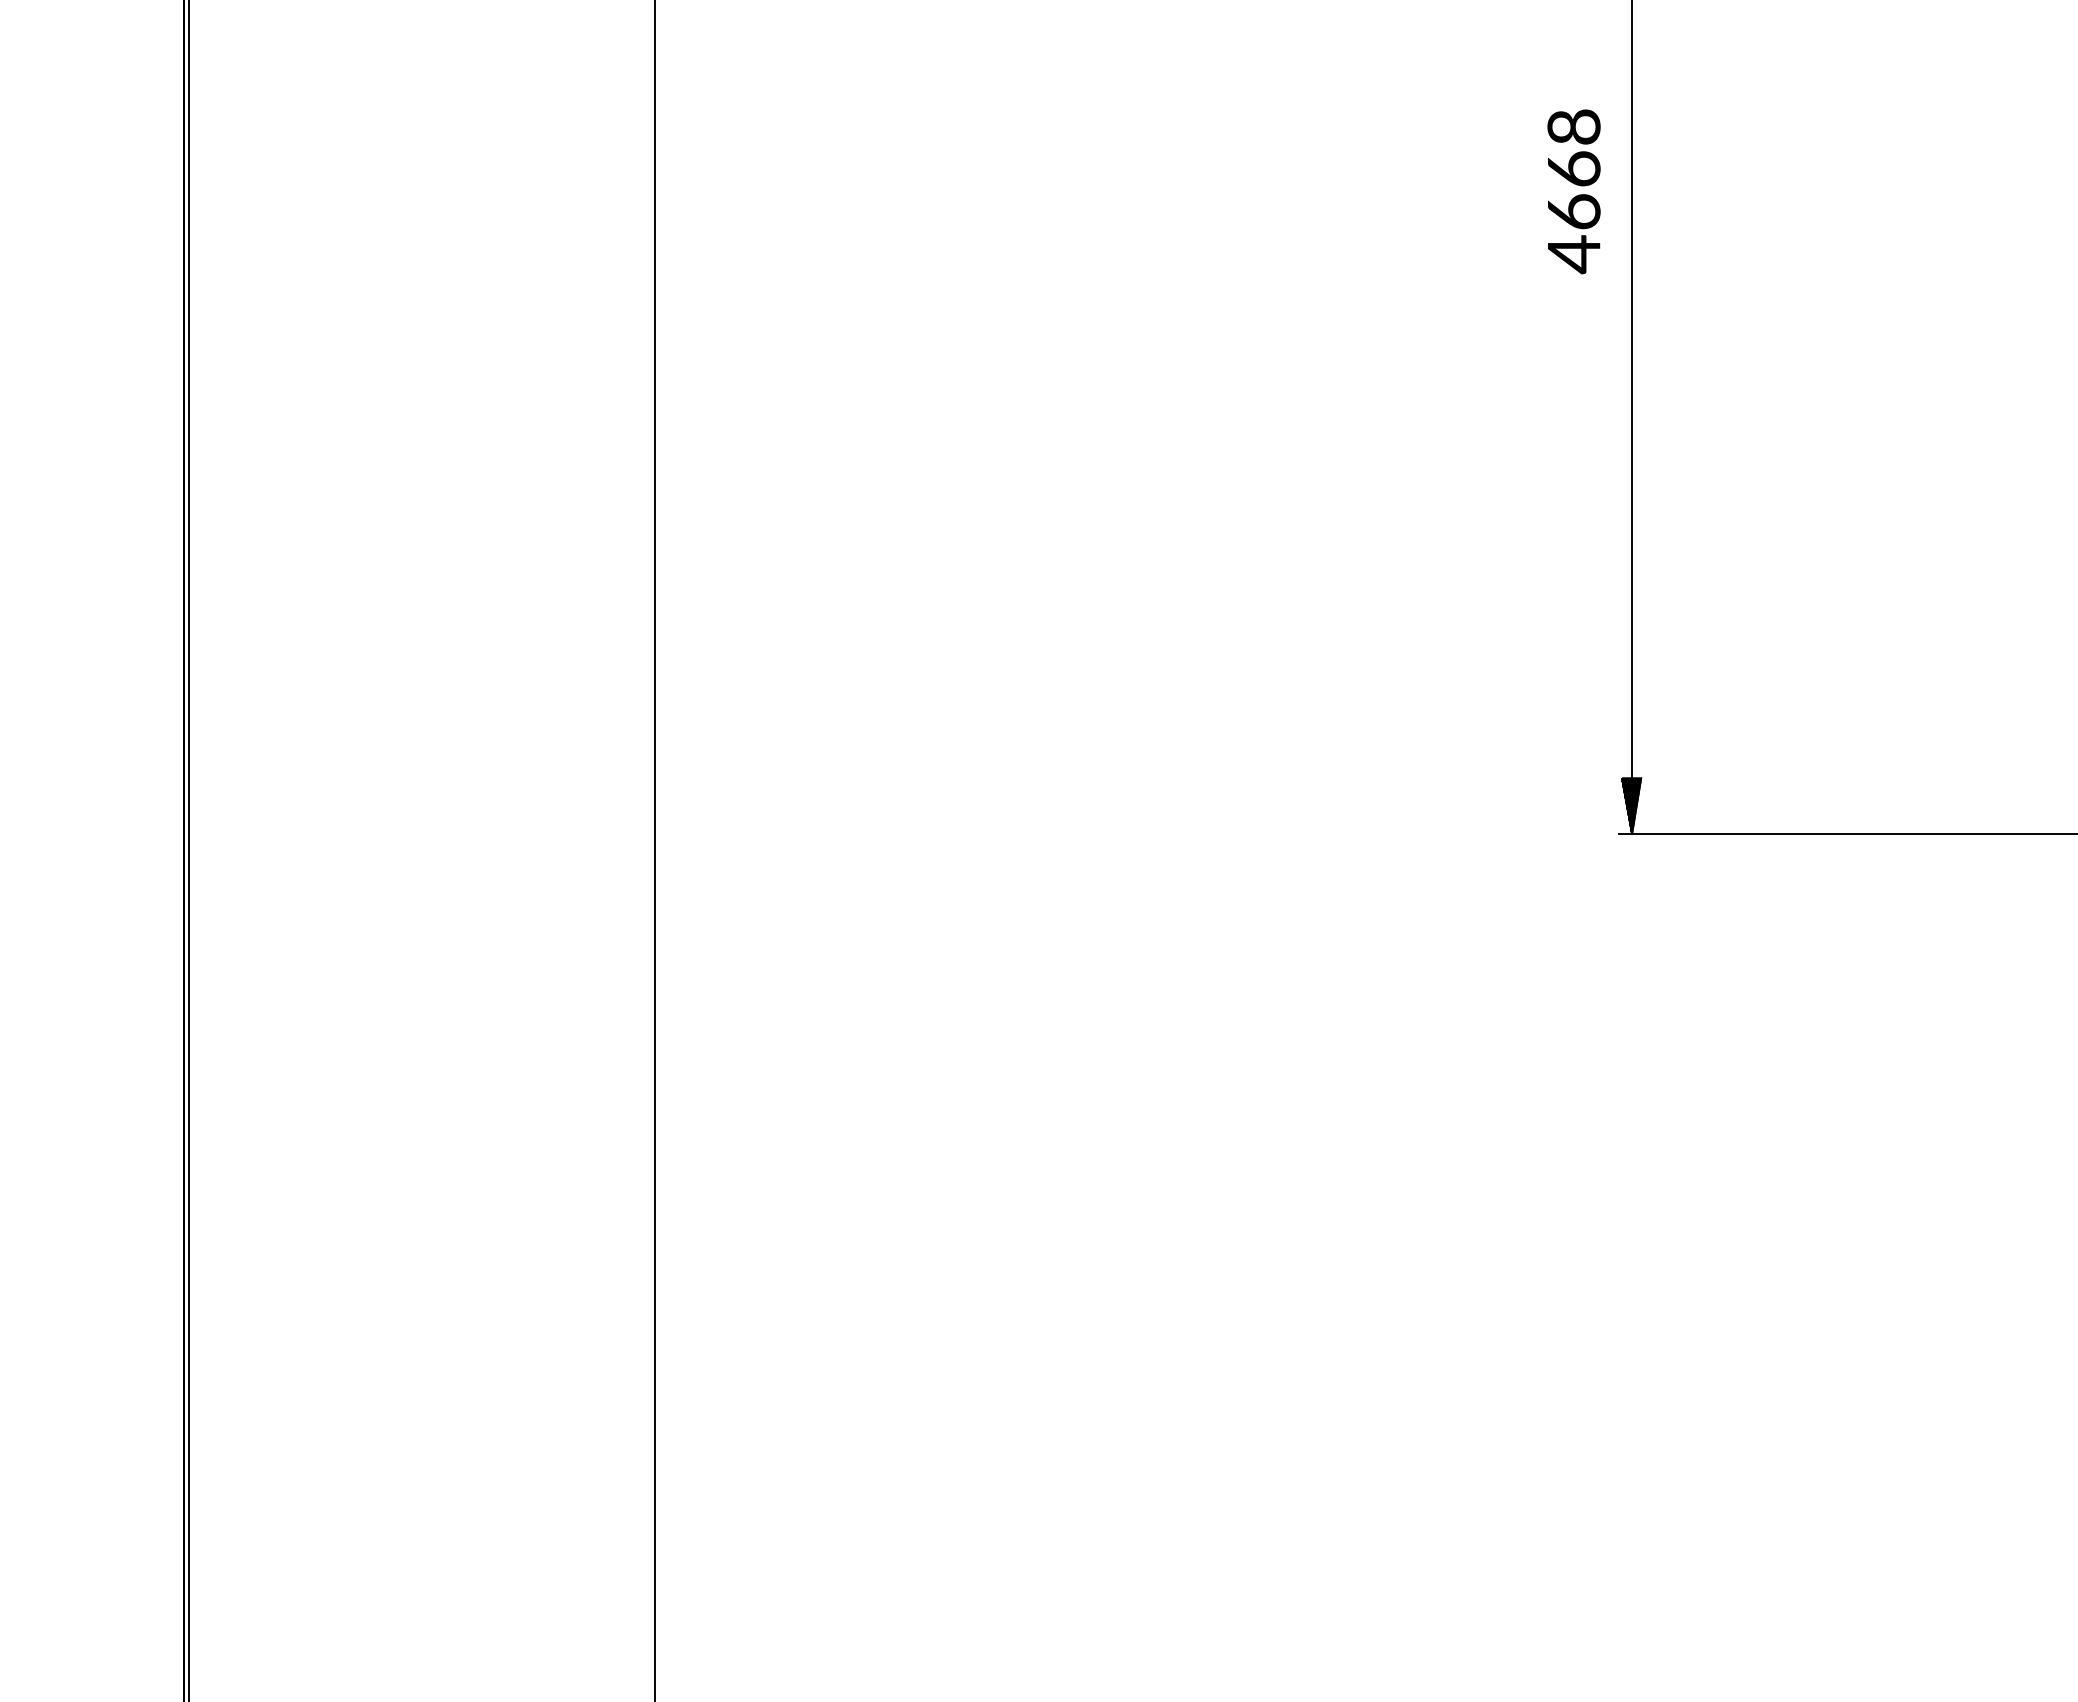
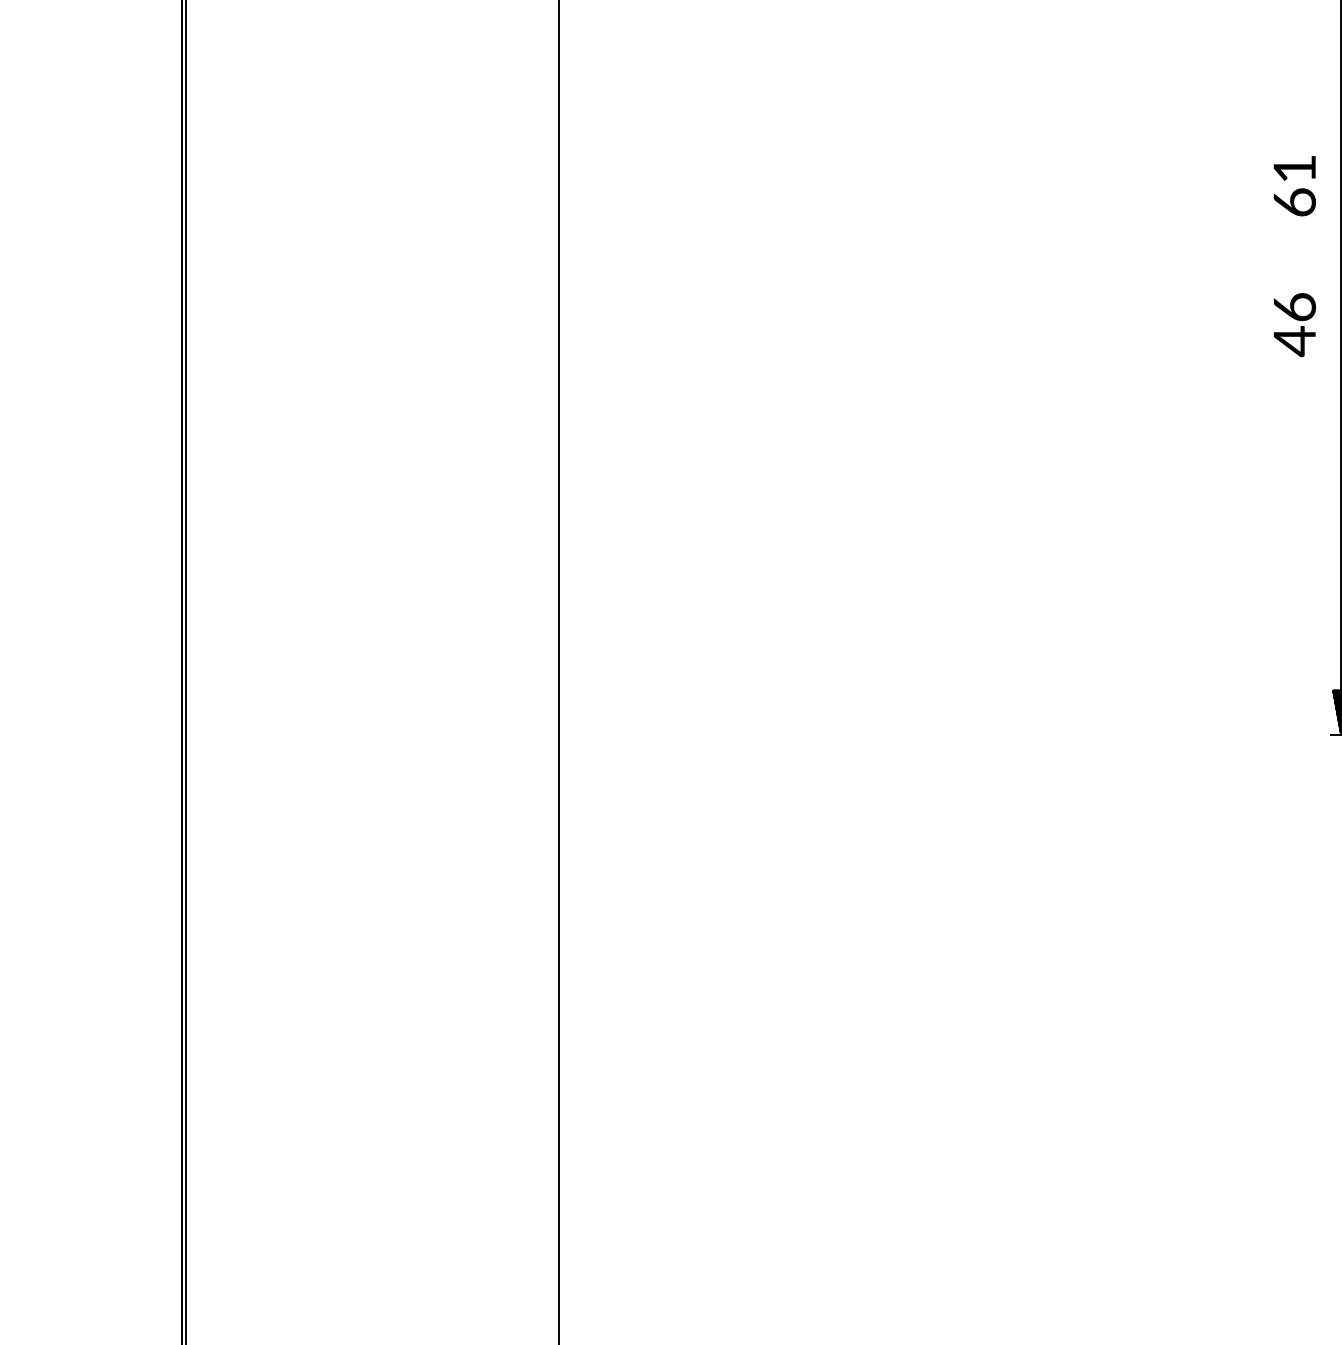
text: (1573, 126) -> (1294, 168), 8 -> 1
text: (1574, 234) -> (1295, 325), moved

